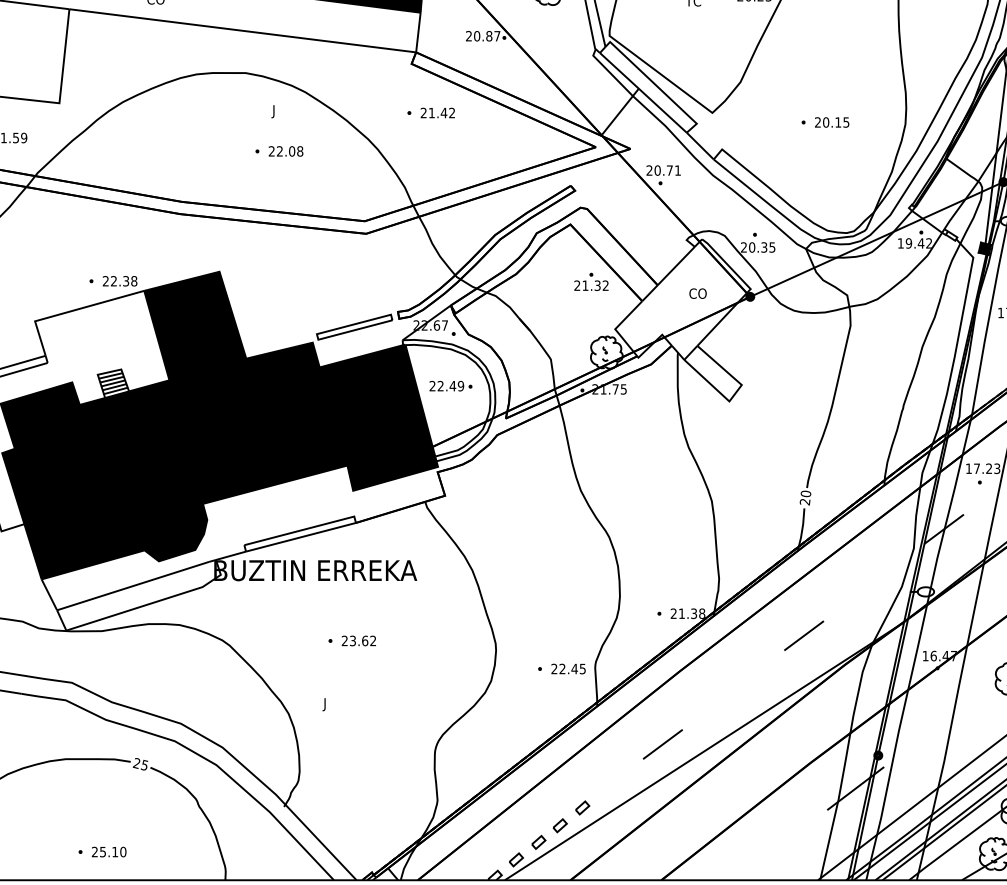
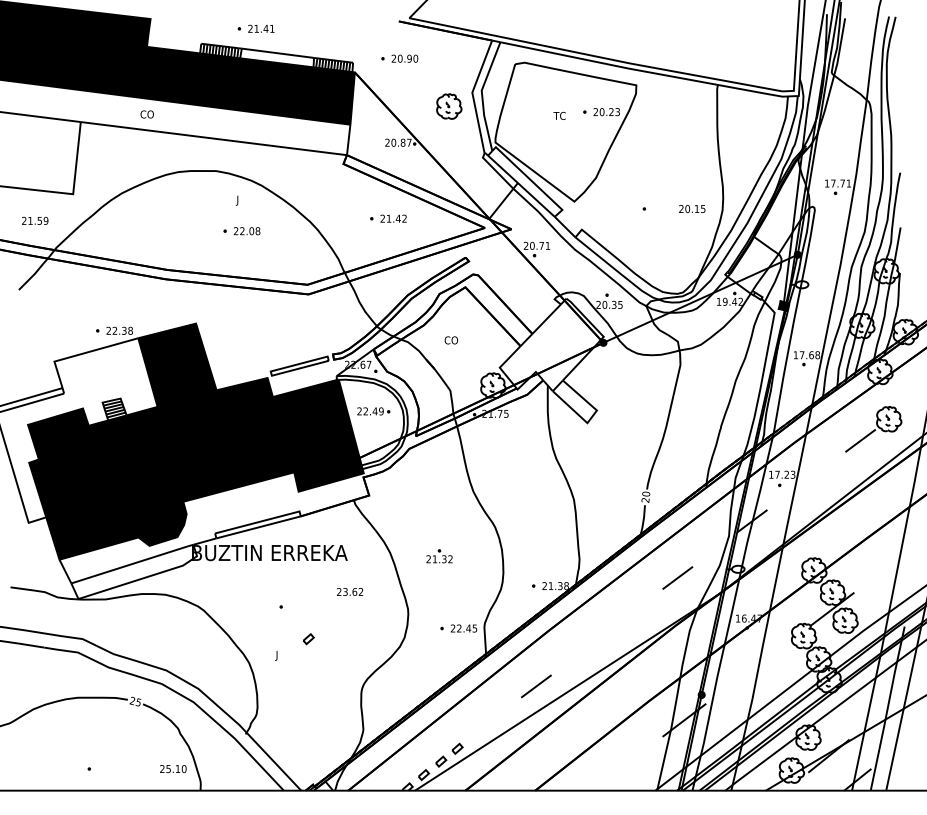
part: (431, 112) -> (388, 218), moved
text: (832, 121) -> (692, 208), moved
part: (591, 282) -> (439, 556), moved
text: (696, 293) -> (450, 340), moved
line: (803, 635) -> (677, 577), moved
text: (359, 640) -> (350, 591), moved
part: (582, 808) -> (308, 639), moved
text: (109, 852) -> (173, 769), moved

